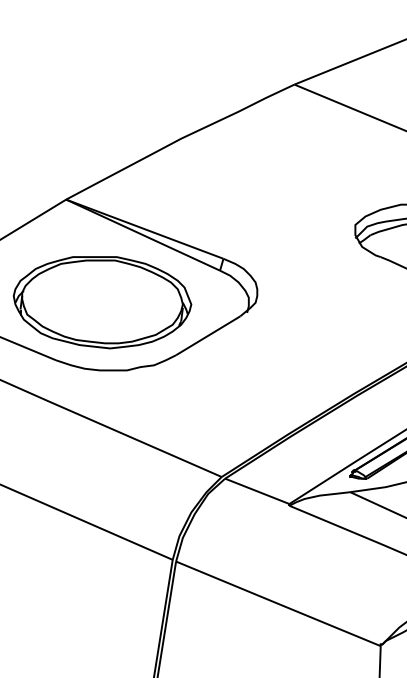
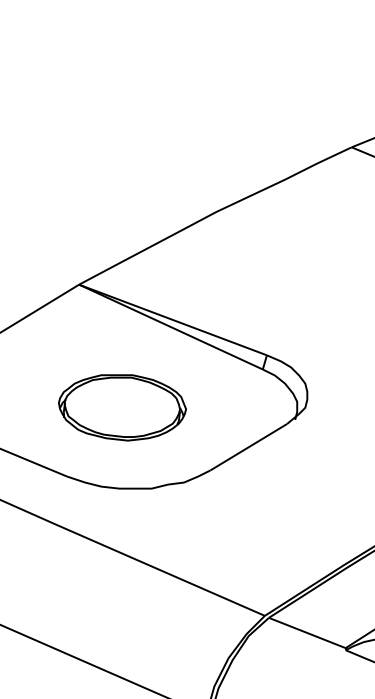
part: (102, 302) -> (122, 407), size x0.6

